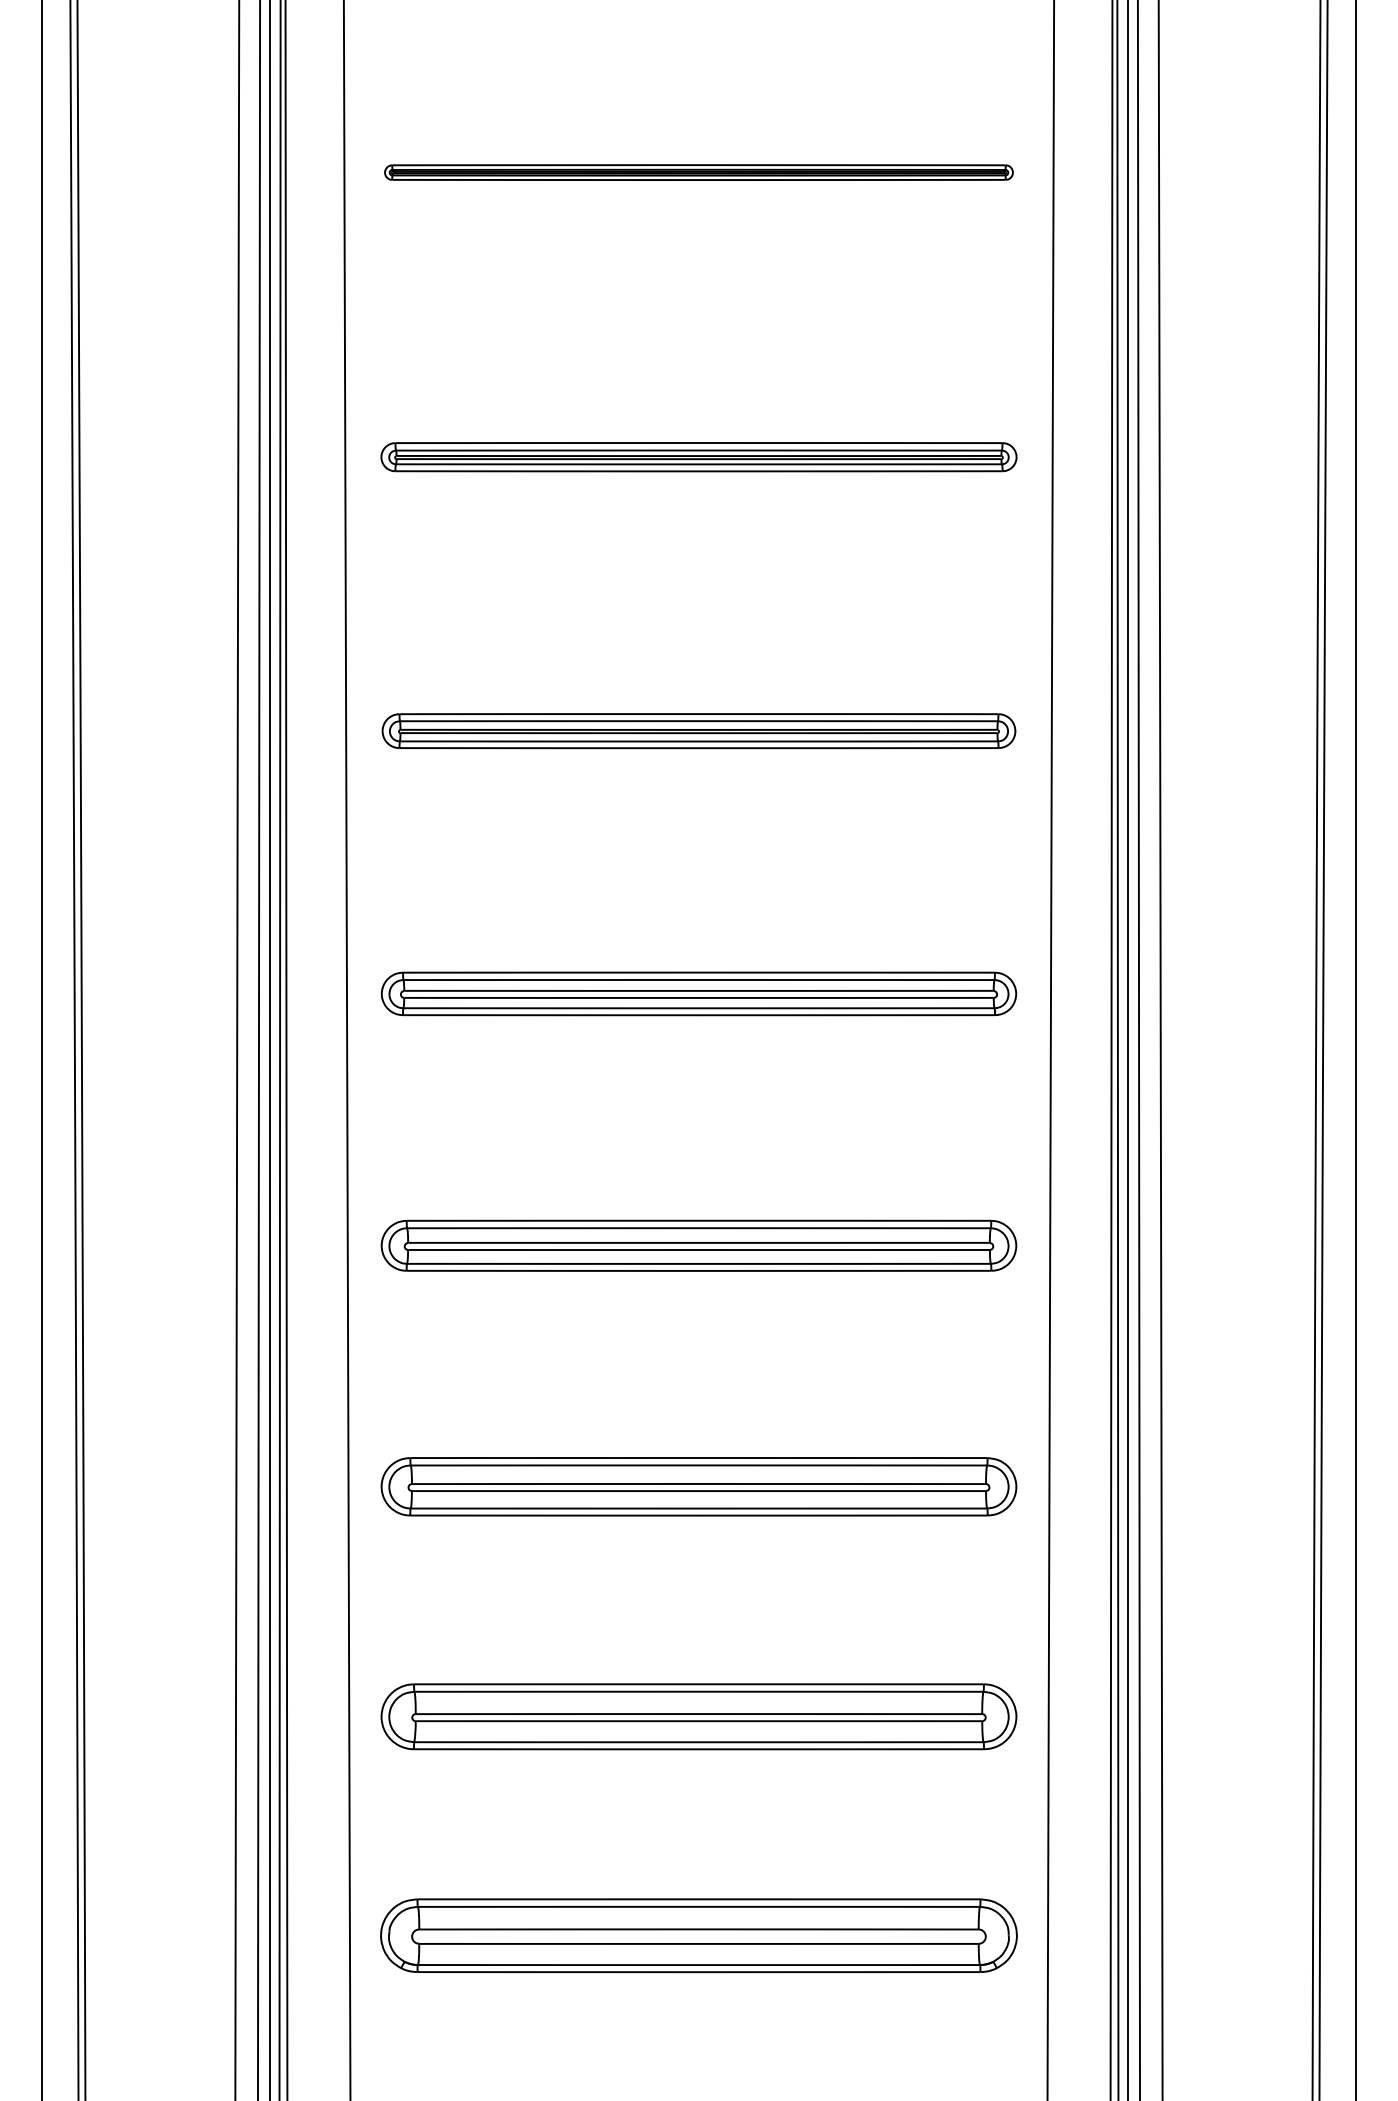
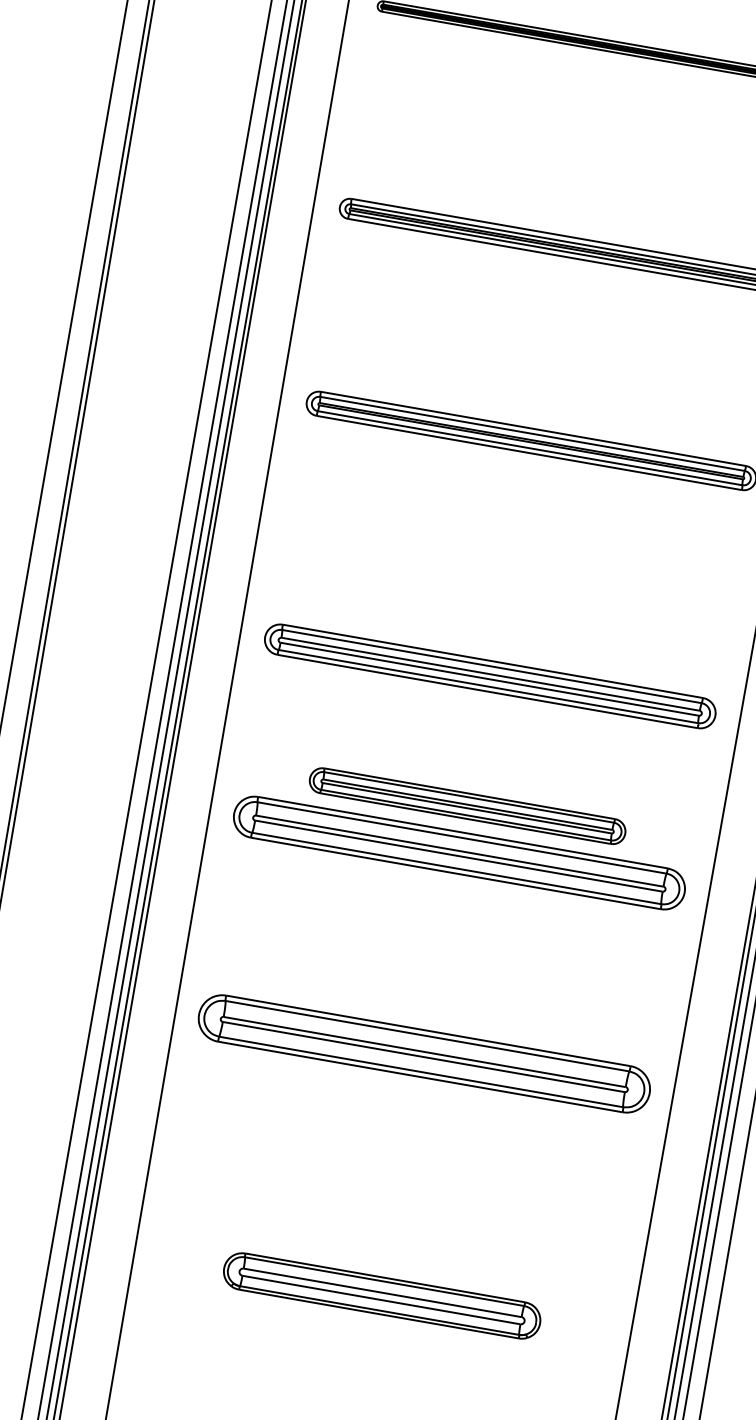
part: (698, 993) -> (489, 676), moved
part: (698, 1245) -> (467, 805), size x0.7
part: (698, 1486) -> (459, 852), moved
part: (698, 1716) -> (424, 1053), moved
part: (698, 1935) -> (381, 1295), size x0.7

